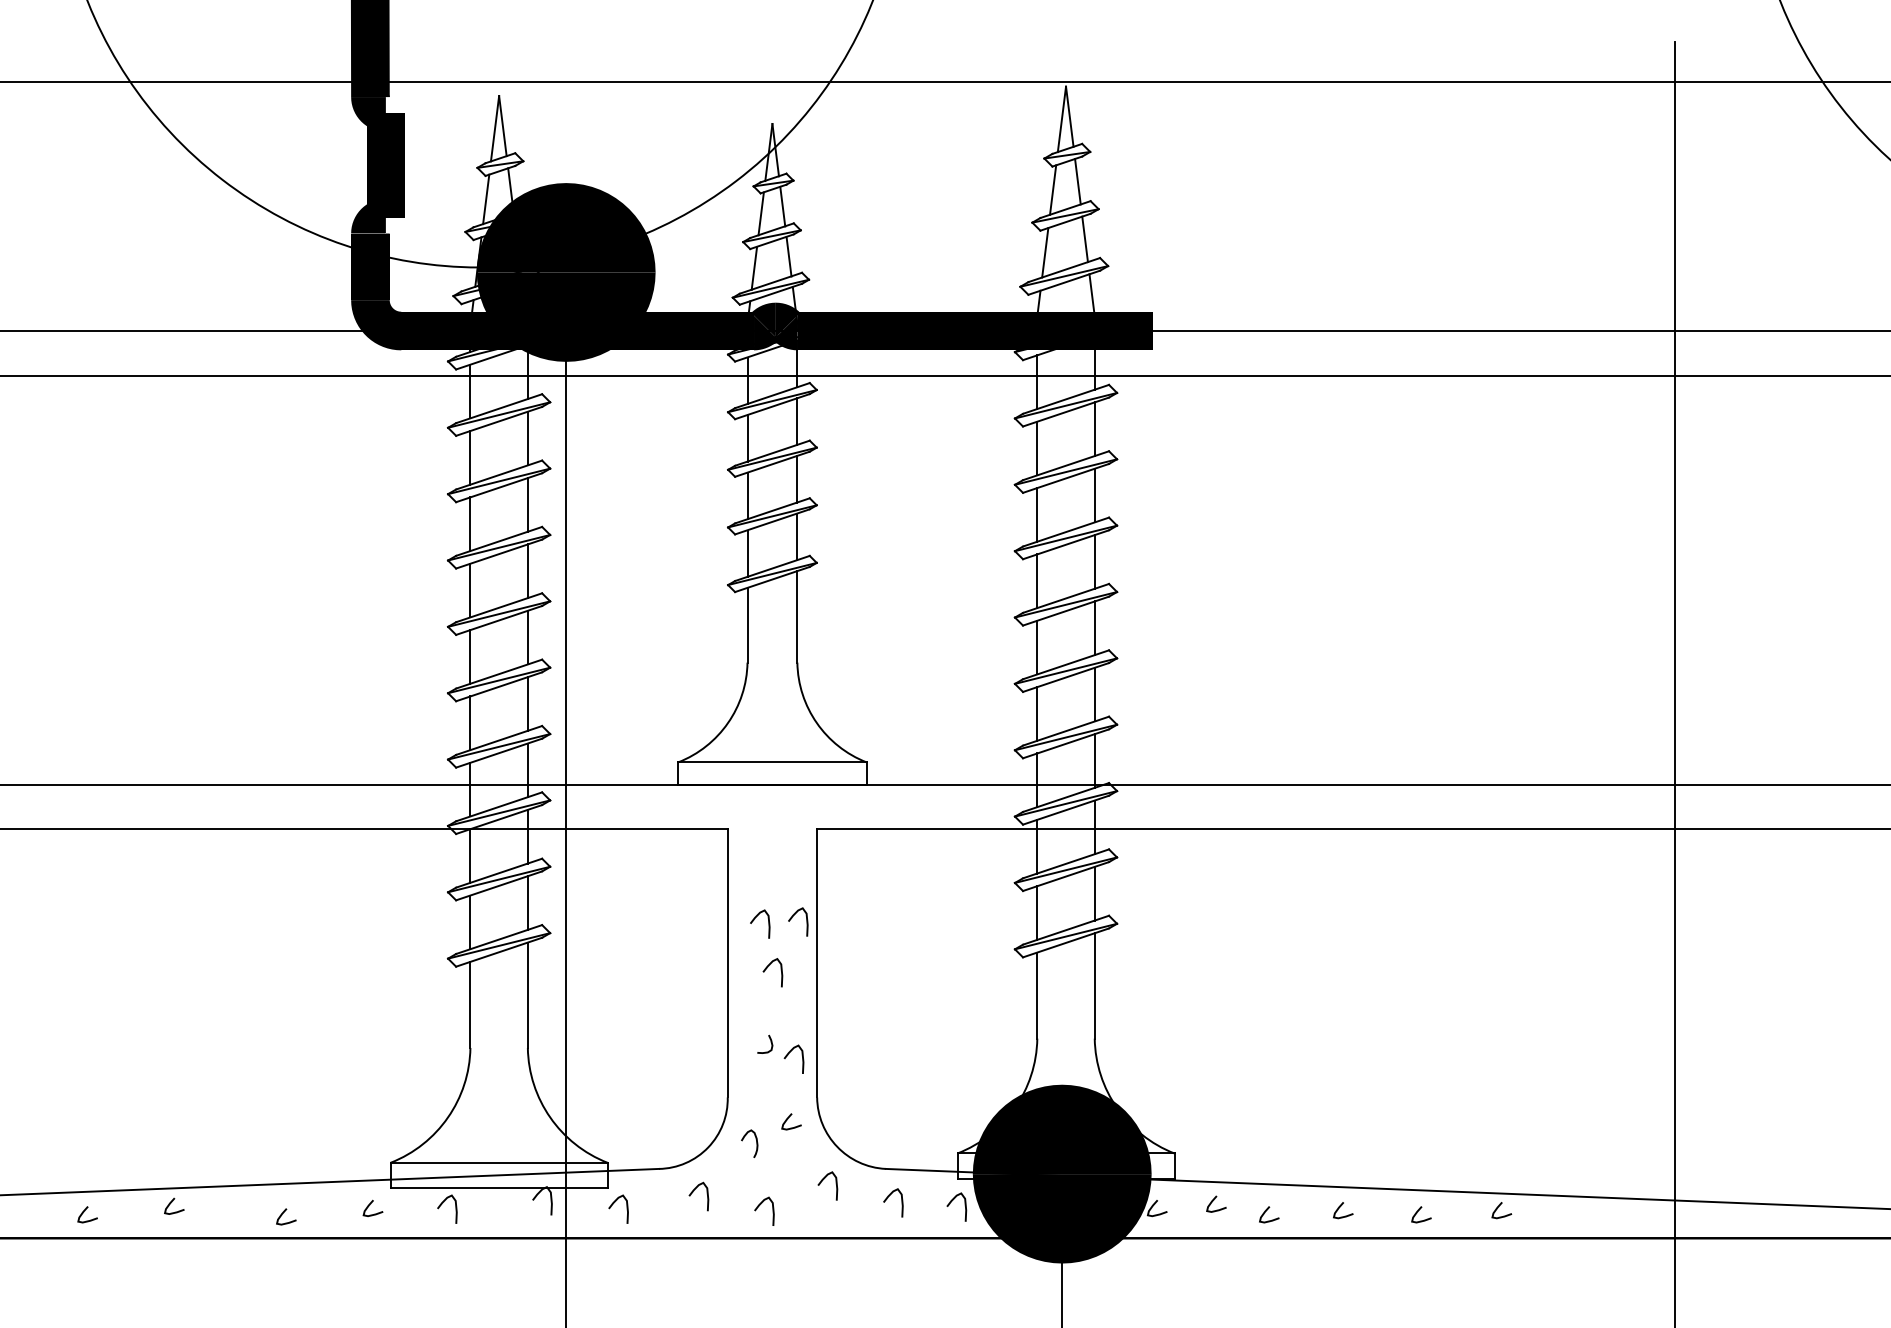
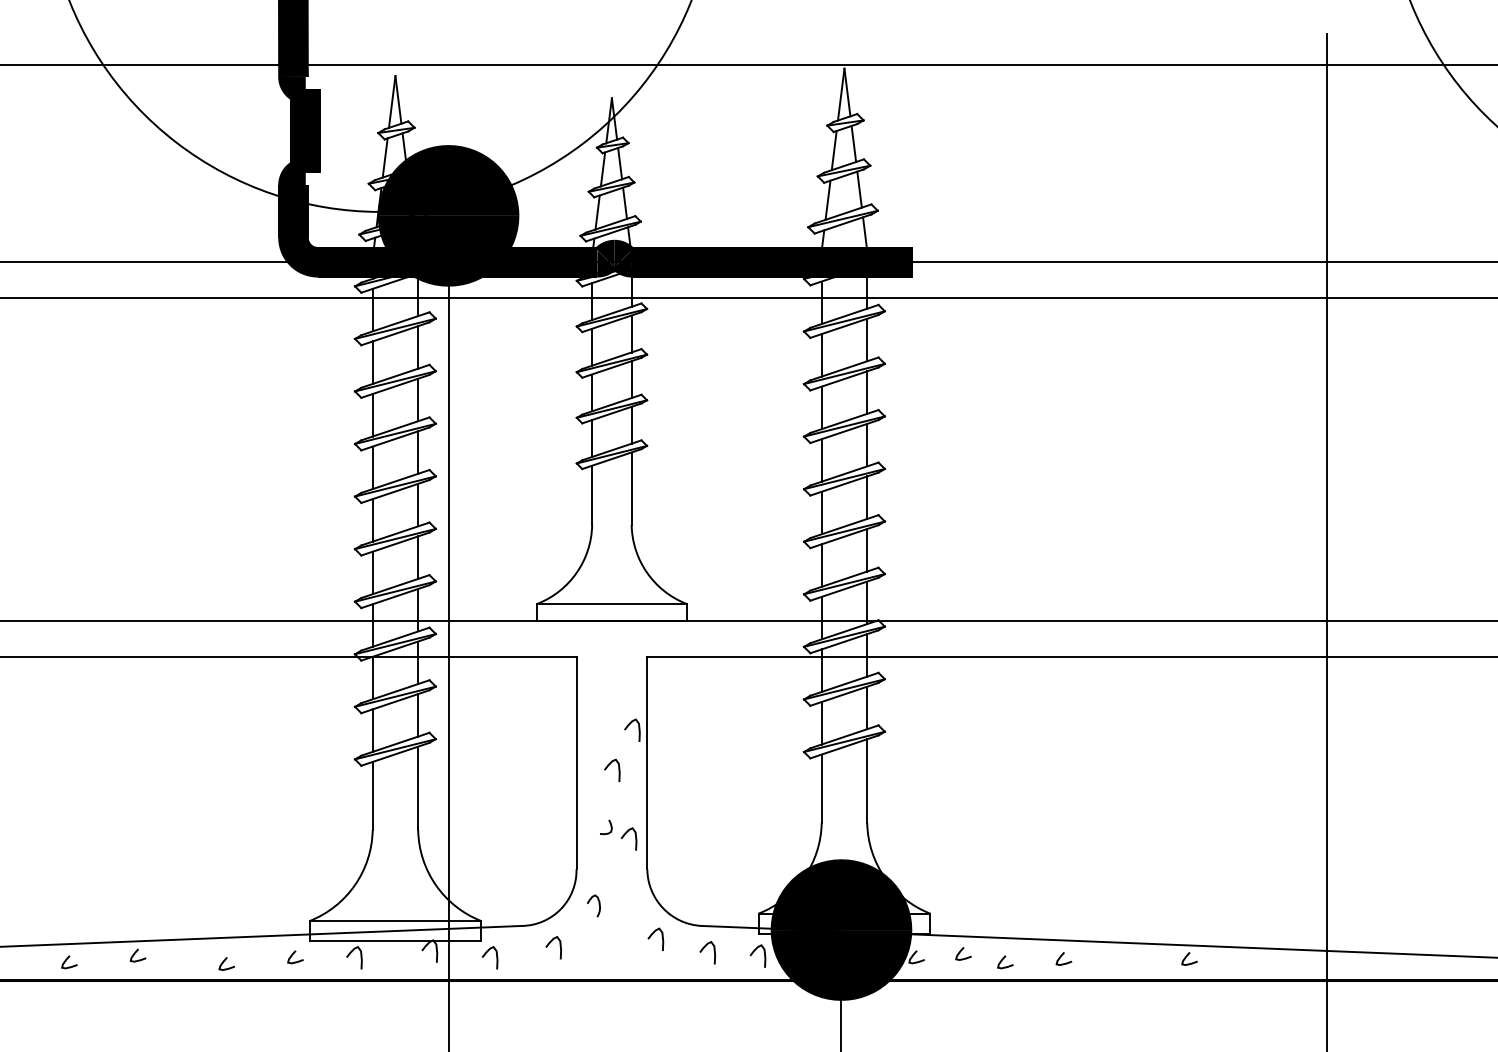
curve: (756, 918) -> (599, 727), removed
curve: (788, 1119) -> (624, 886), removed
curve: (759, 1207) -> (601, 956), removed
curve: (1418, 1212) -> (1123, 960), removed

